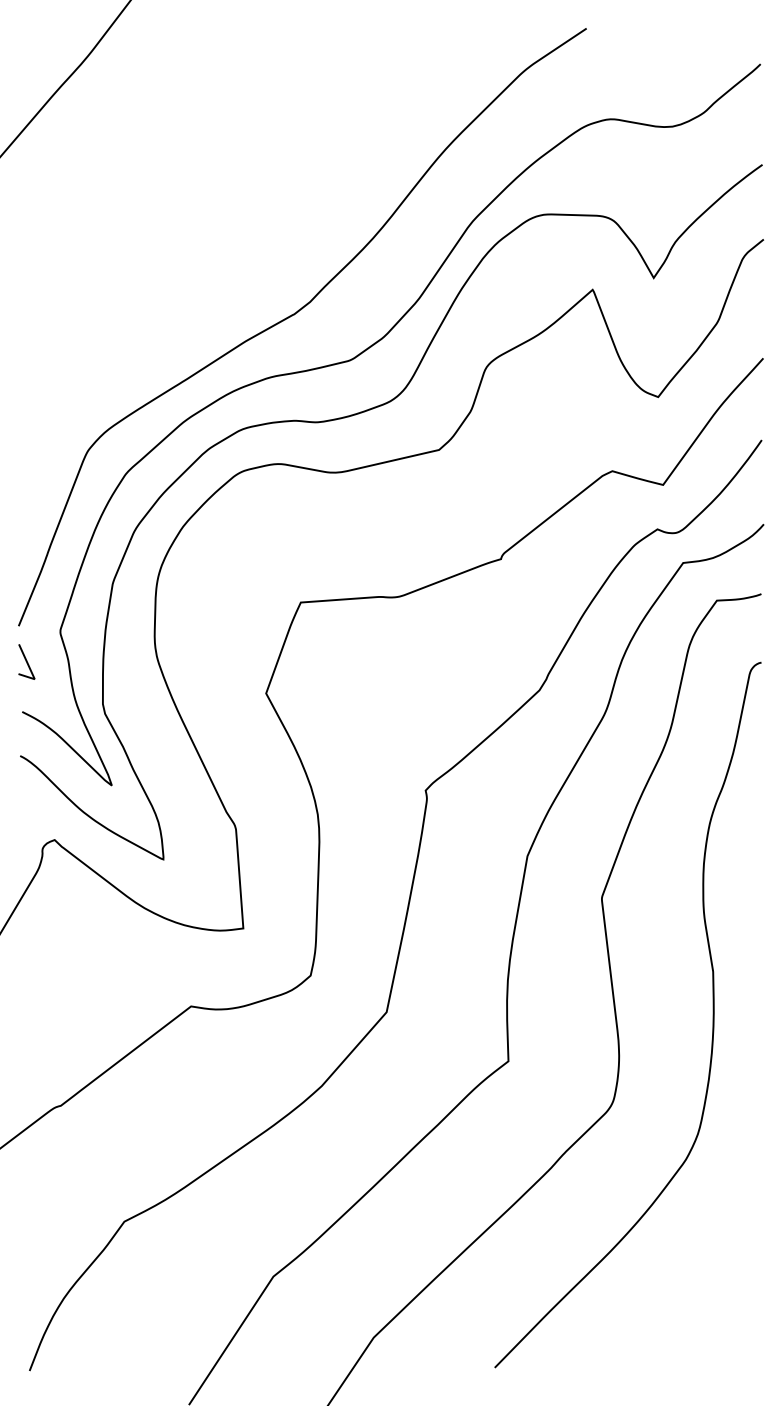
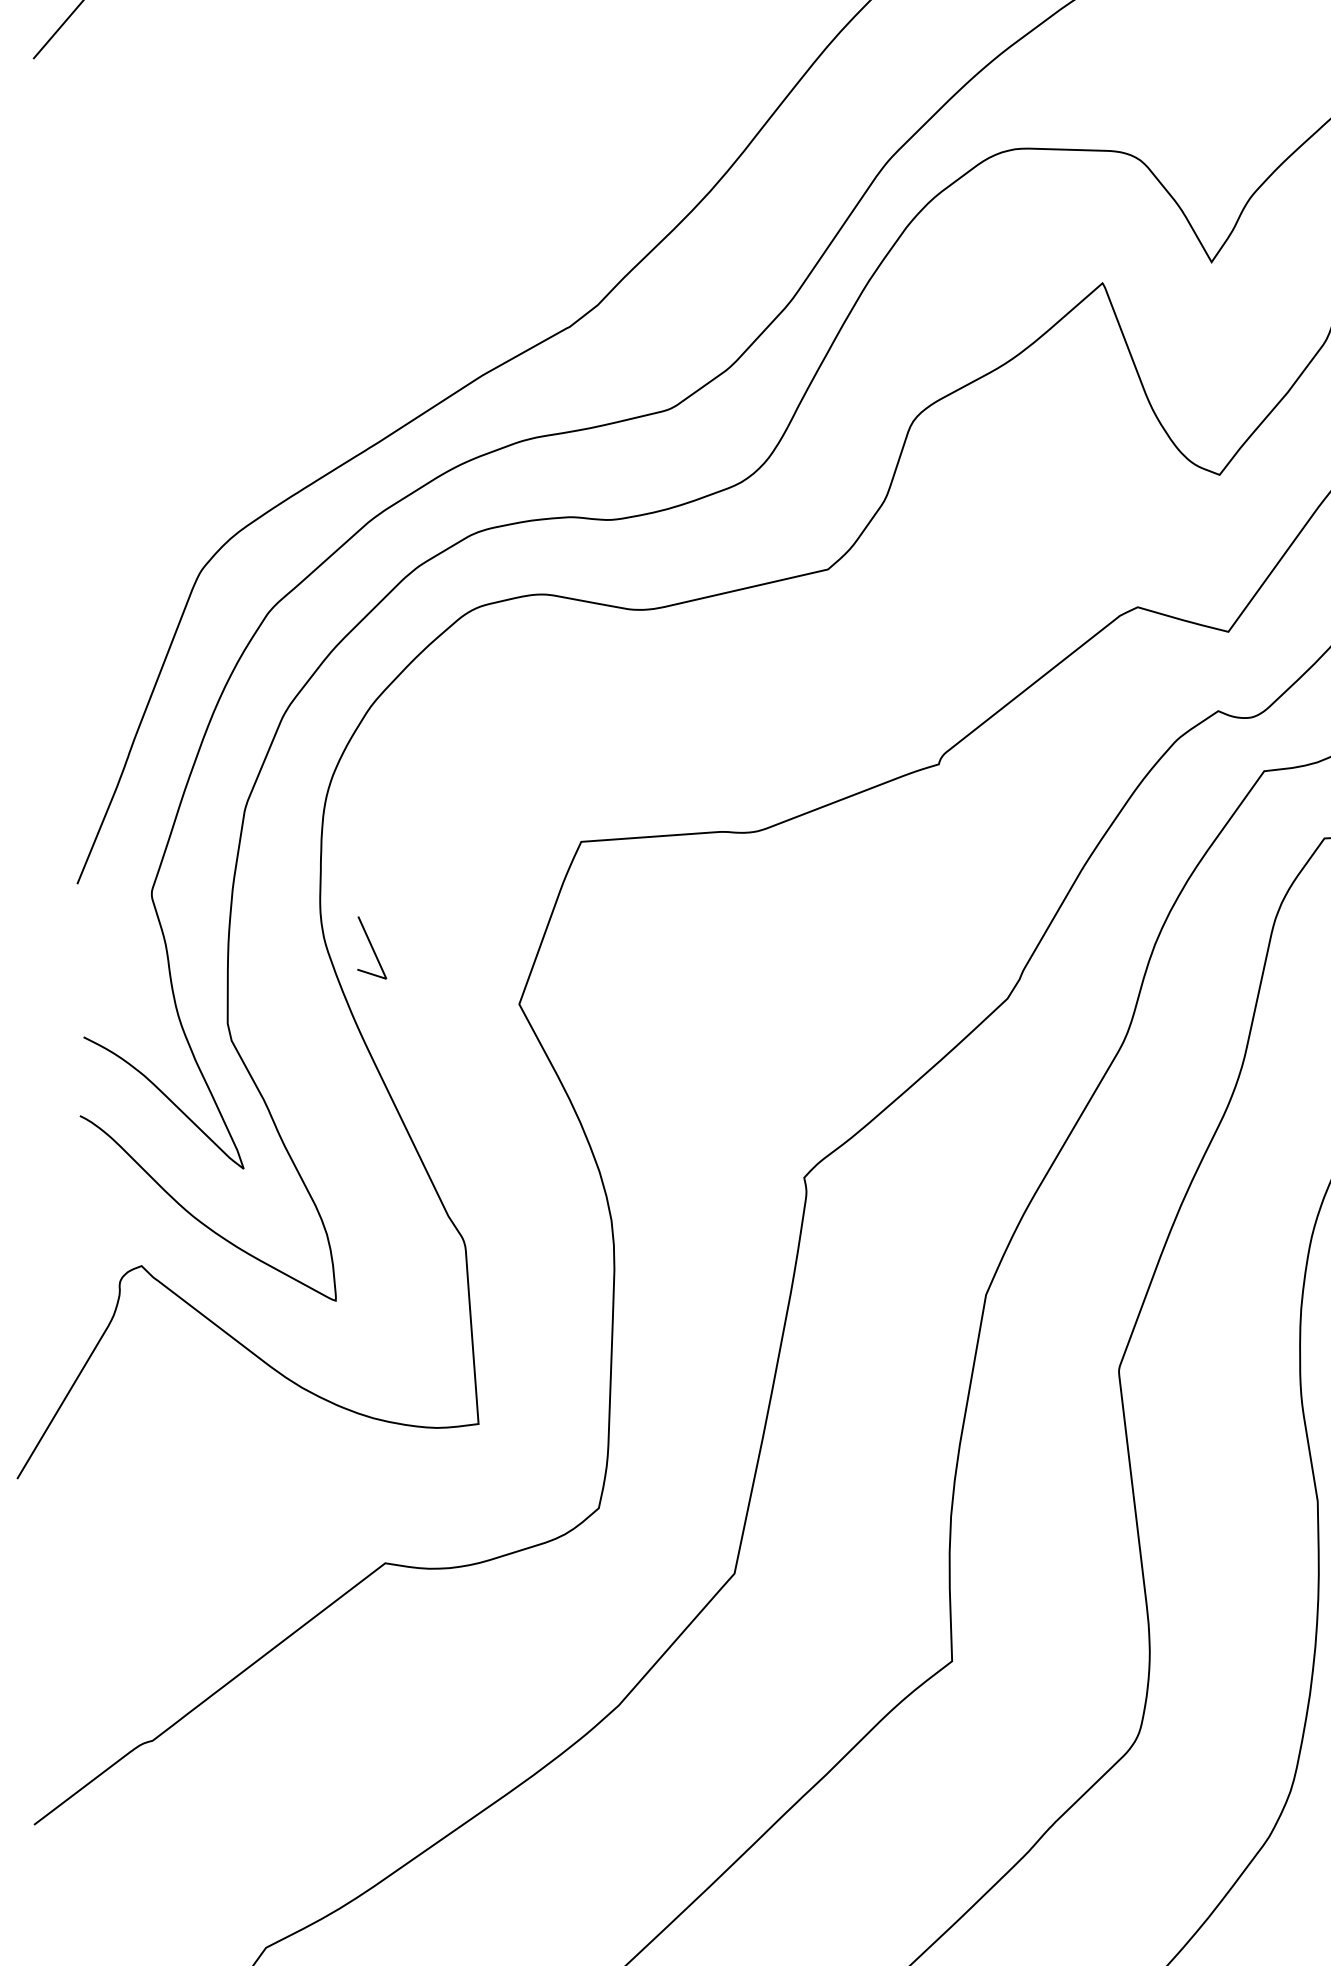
line: (26, 661) -> (371, 947), moved

